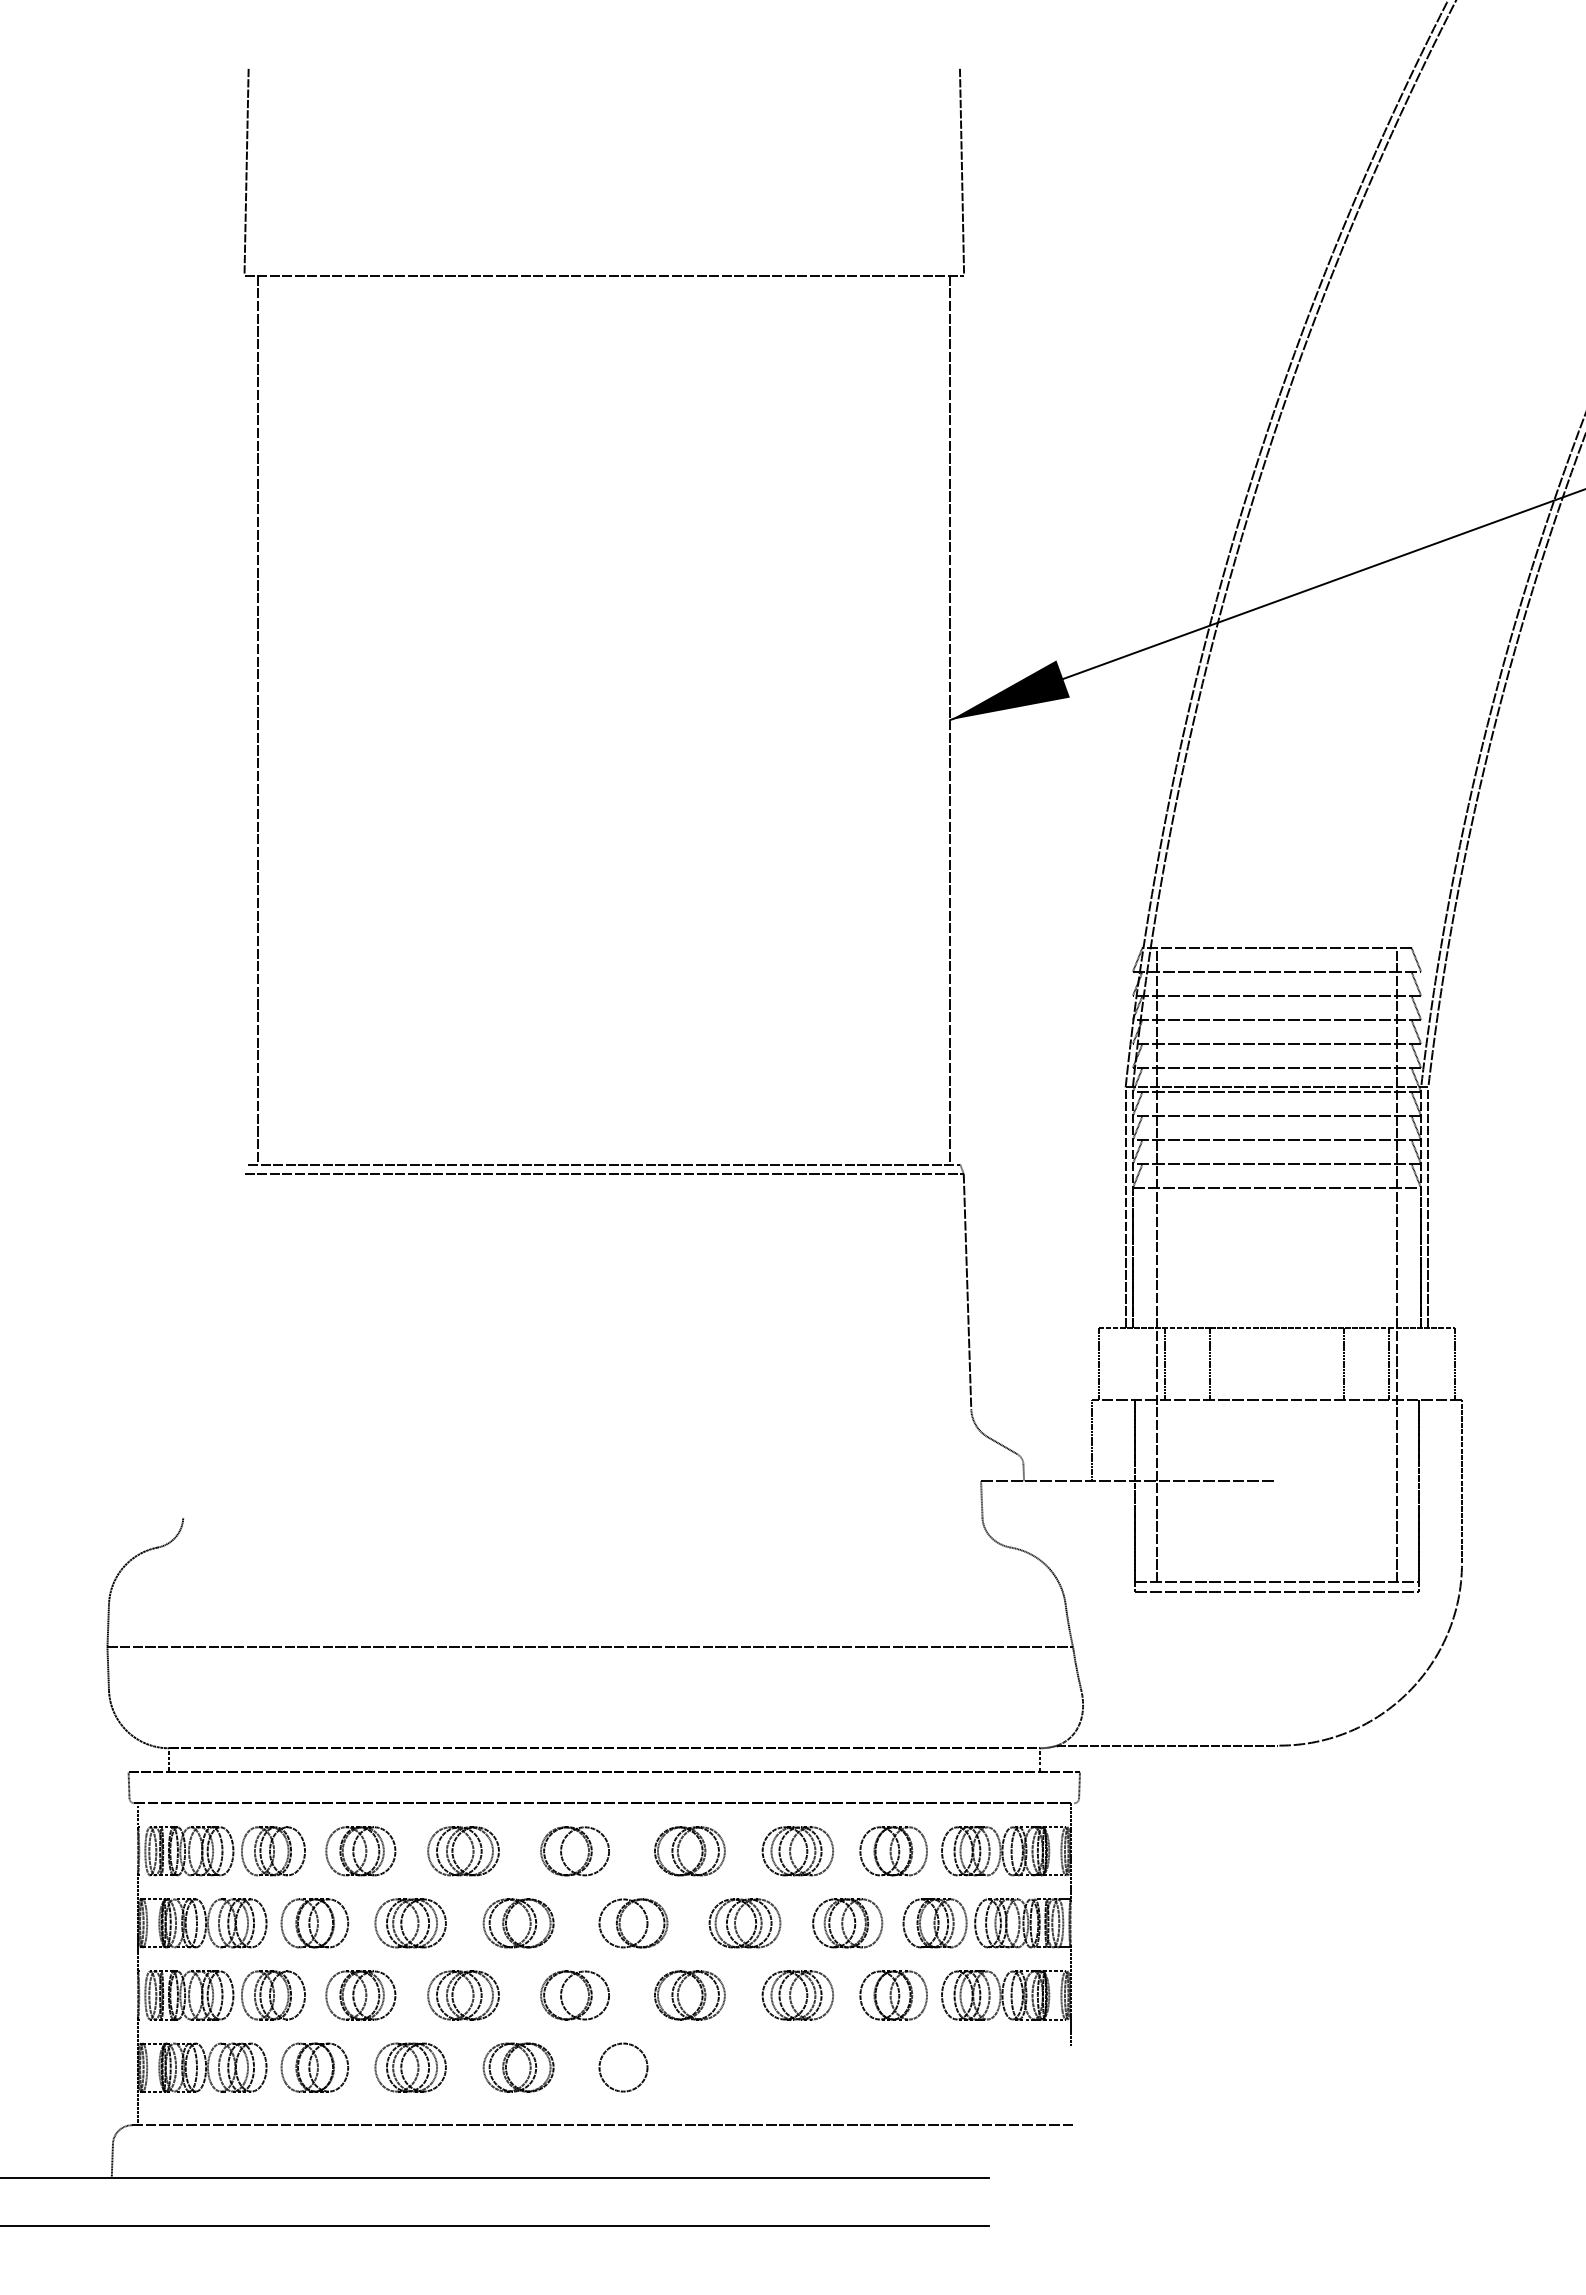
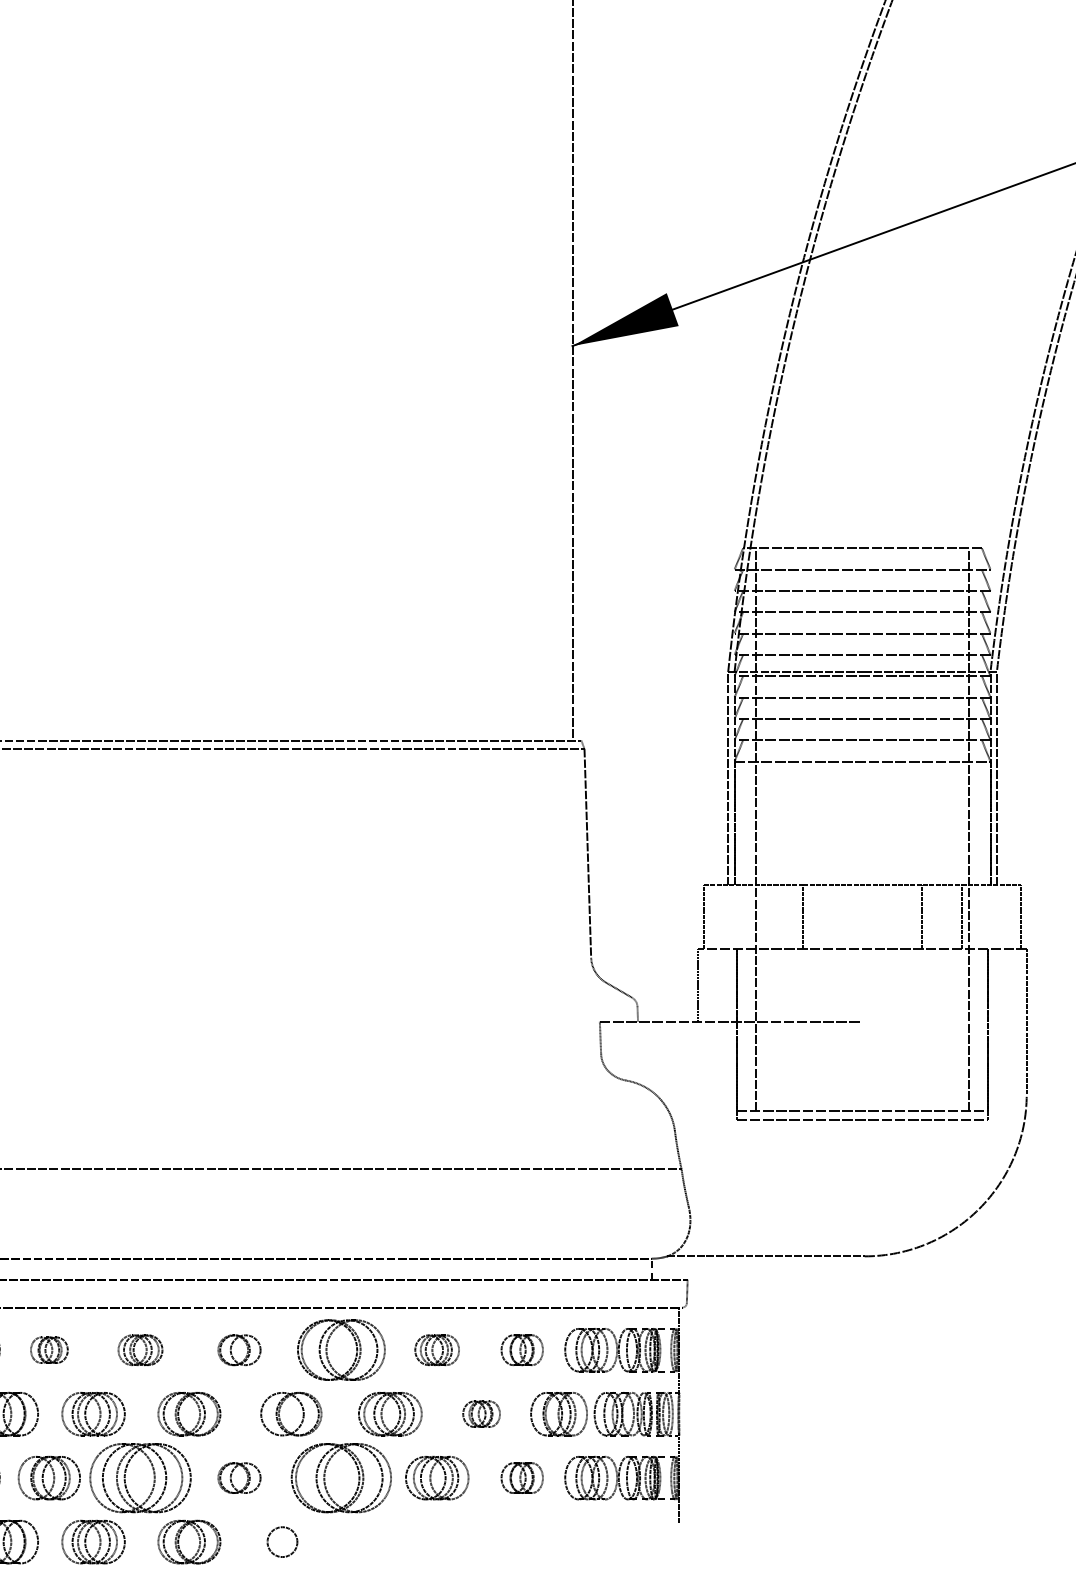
line: (1165, 1363) -> (763, 917), removed
part: (360, 1851) -> (49, 1350), size x0.6
part: (463, 1851) -> (140, 1350), size x0.7
part: (574, 1851) -> (238, 1350), size x0.7
part: (689, 1851) -> (341, 1350), size x1.4
part: (797, 1851) -> (436, 1350), size x0.7
part: (893, 1851) -> (522, 1350), size x0.7
part: (847, 1923) -> (481, 1414), size x0.6
part: (463, 1995) -> (140, 1478), size x1.6
part: (574, 1995) -> (238, 1478), size x0.7
part: (689, 1995) -> (341, 1478), size x1.6
part: (893, 1995) -> (522, 1478), size x0.7
circle: (623, 2067) -> (282, 1542), size x0.7

